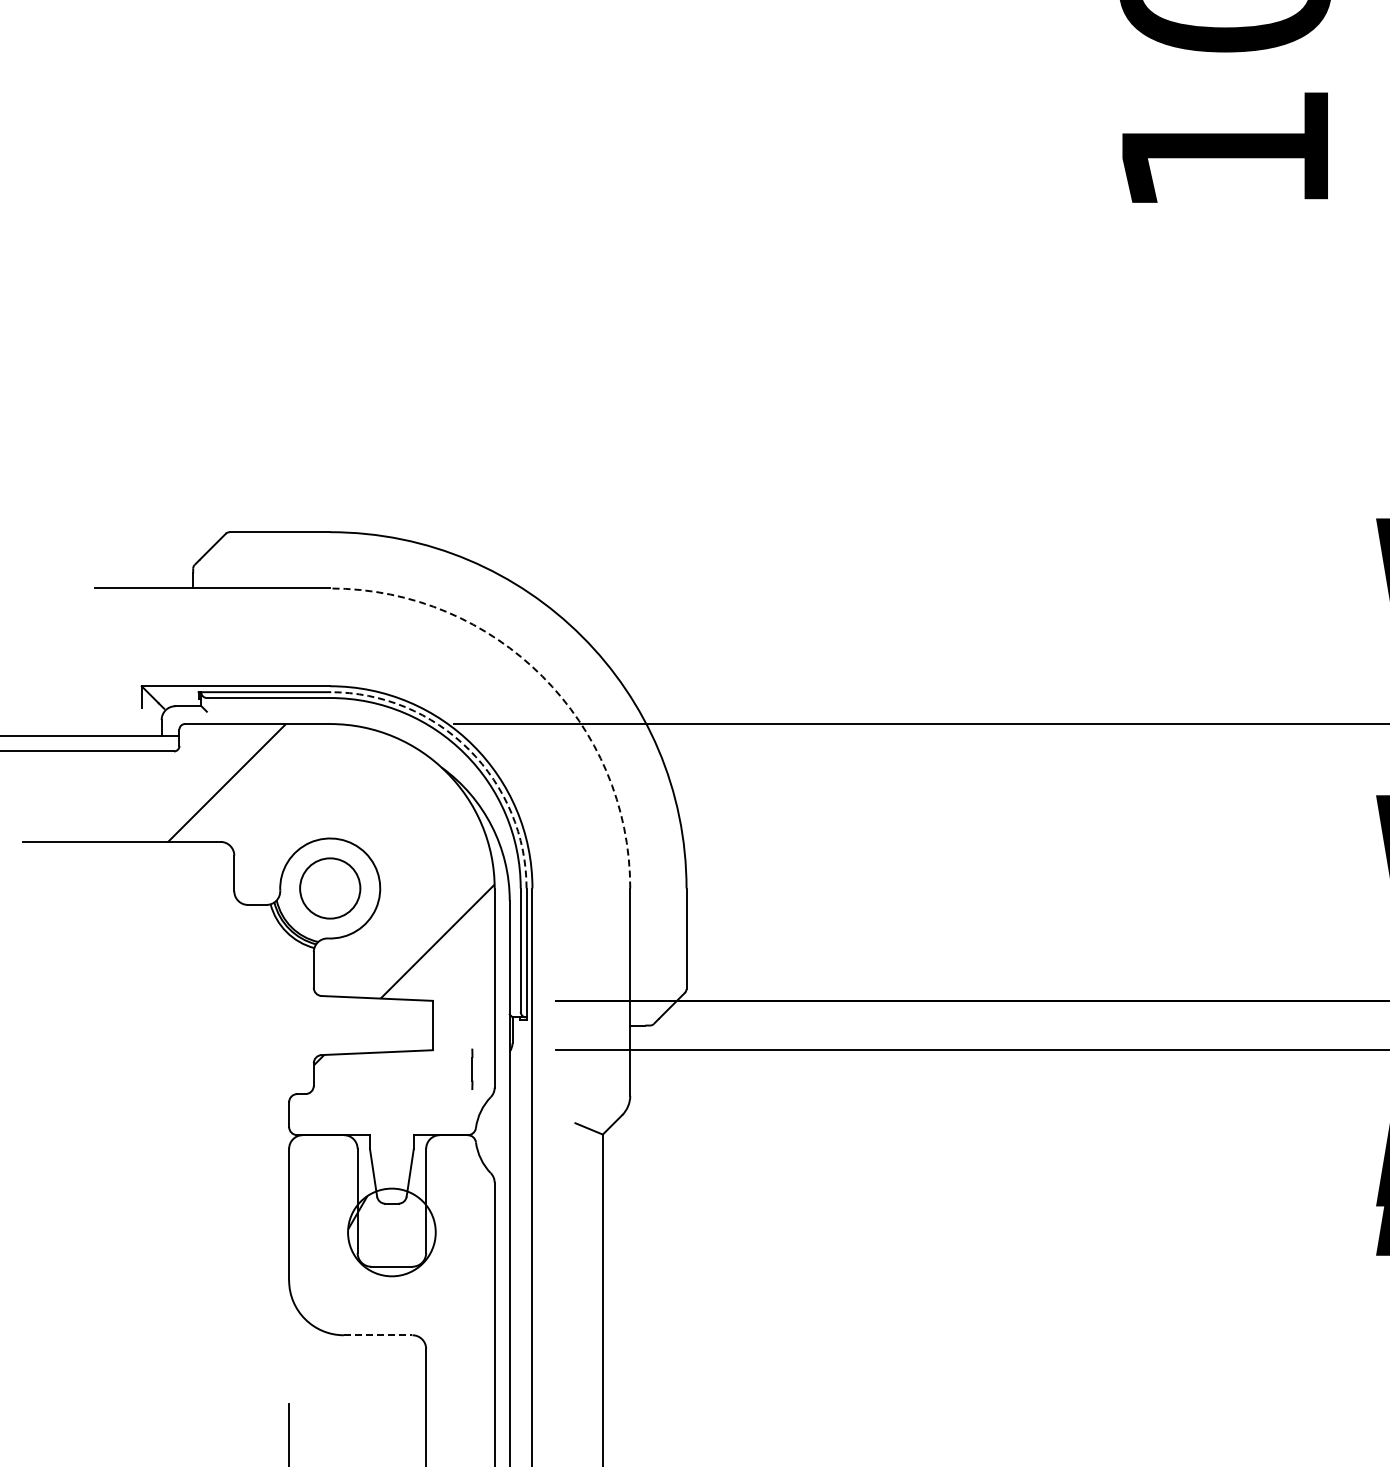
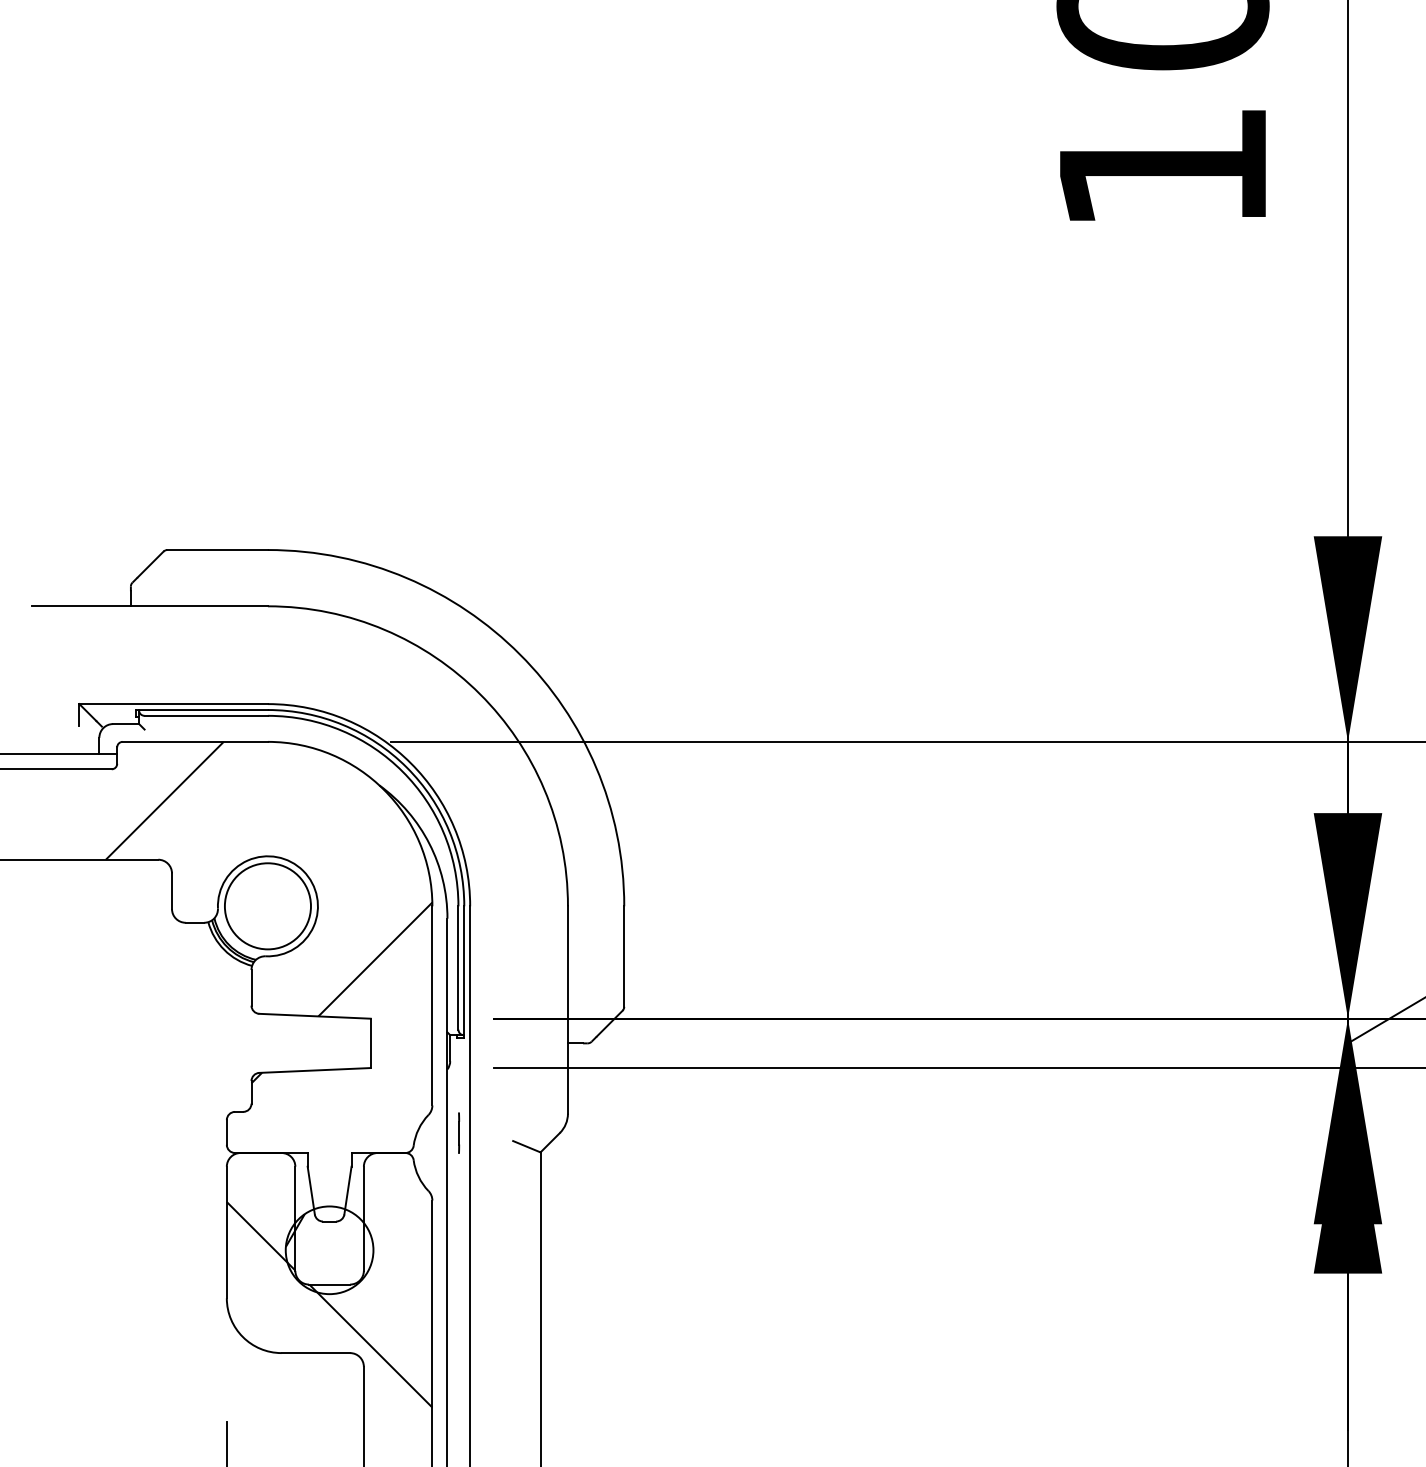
arc: (542, 676) -> (480, 694), dashed -> solid
arc: (468, 749) -> (406, 767), dashed -> solid
circle: (329, 888) -> (267, 906), size x1.43
line: (472, 1068) -> (459, 1132), moved
hatch: (391, 1286) -> (329, 1304), added
line: (378, 1335) -> (316, 1353), dashed -> solid

